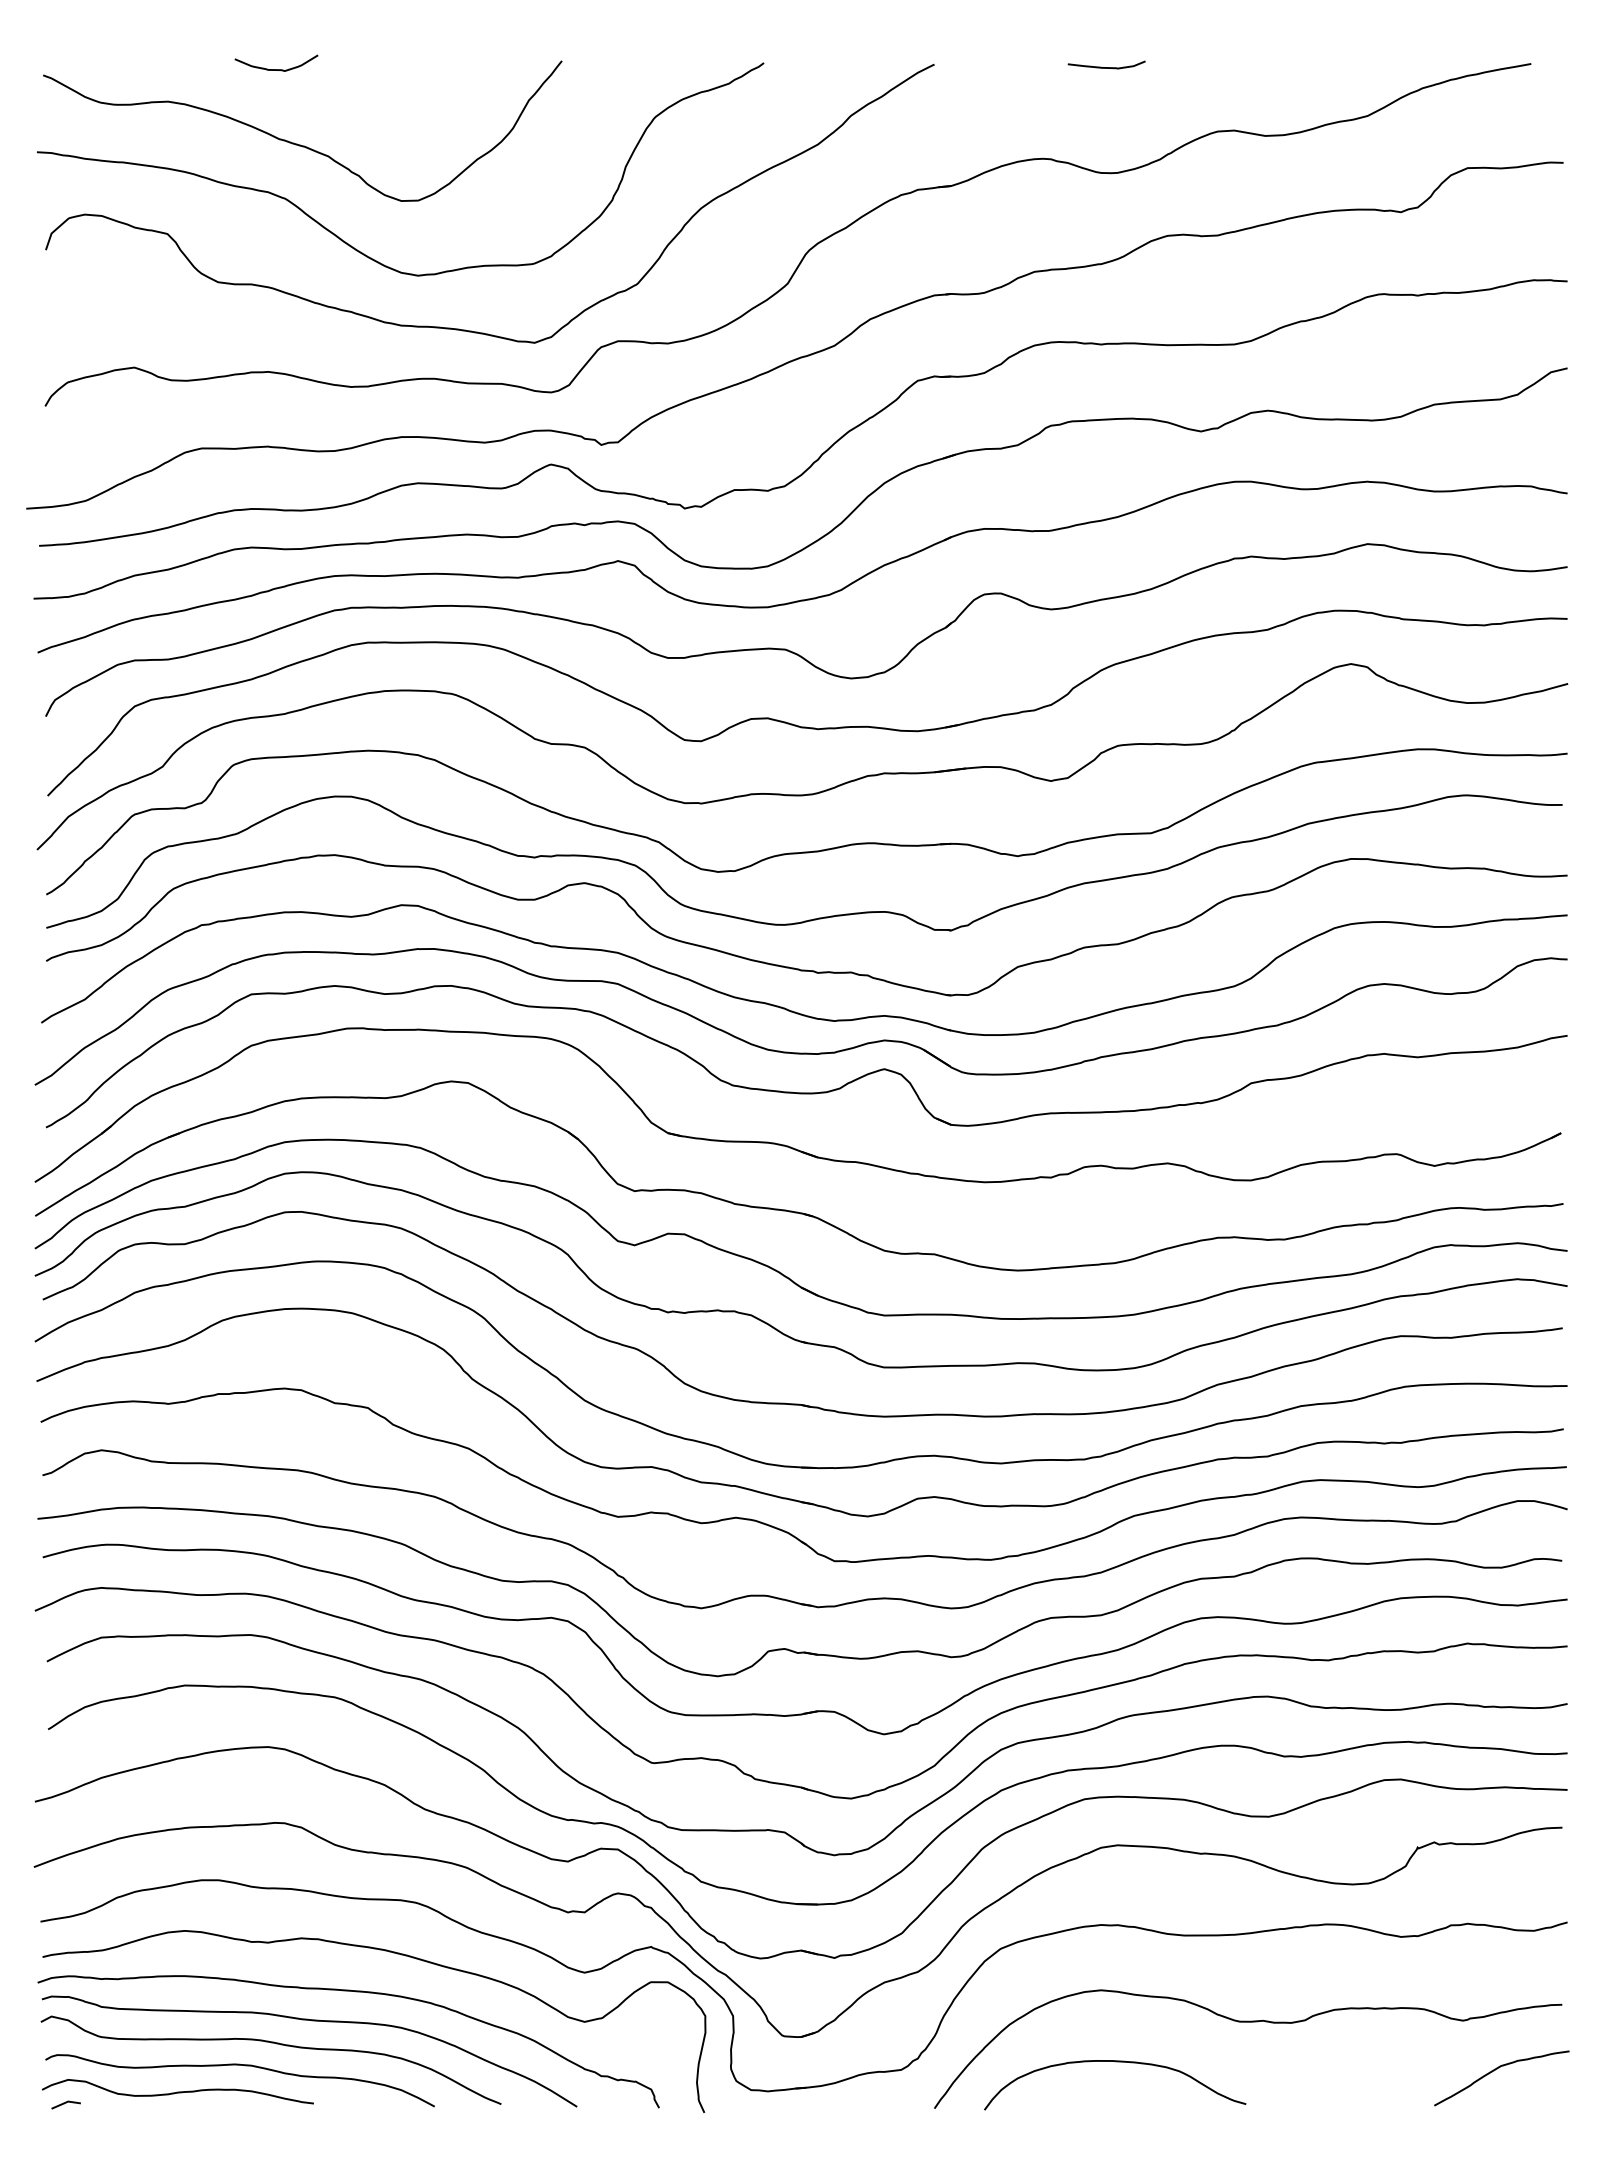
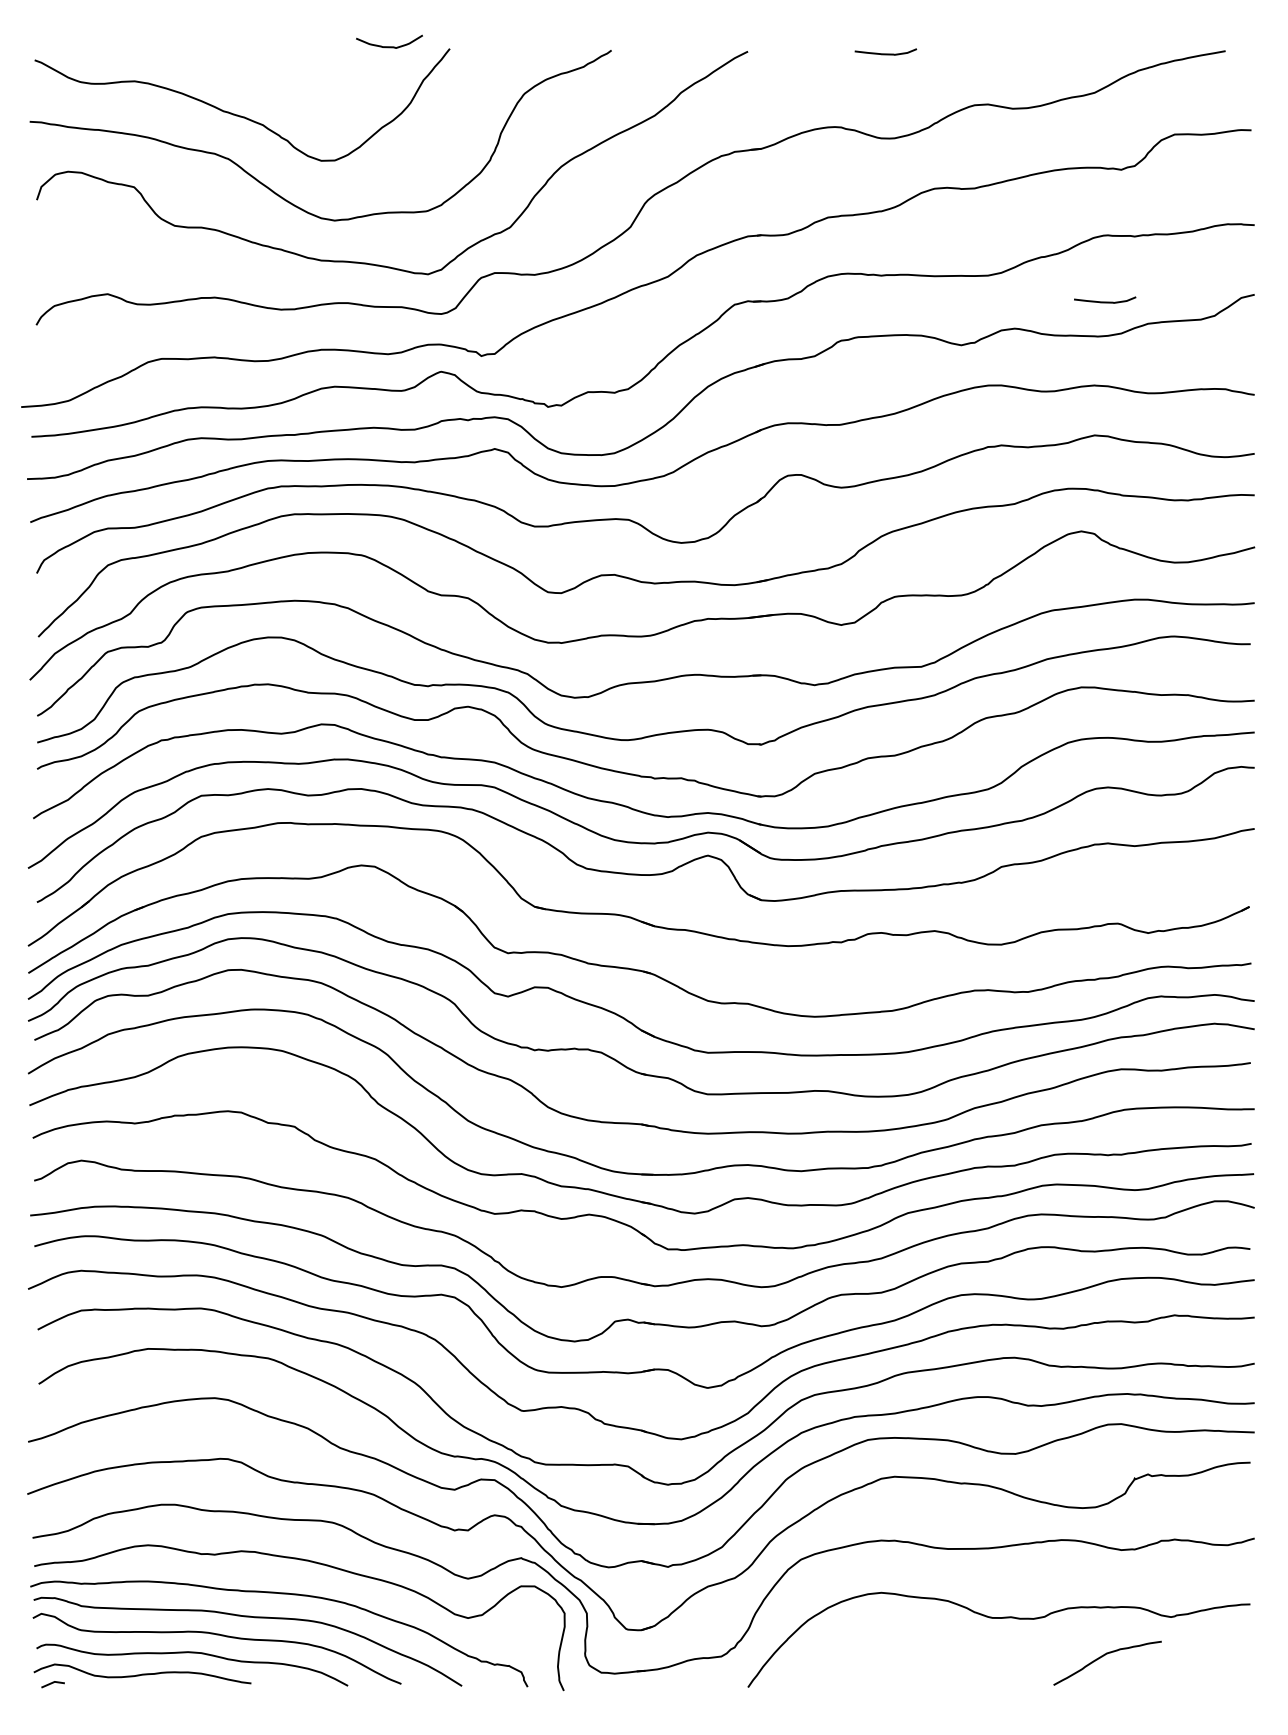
curve: (276, 69) -> (389, 46), moved
curve: (1380, 377) -> (1104, 302), added
curve: (1115, 2062) -> (892, 1650), removed
curve: (1497, 2069) -> (1104, 1656), moved

